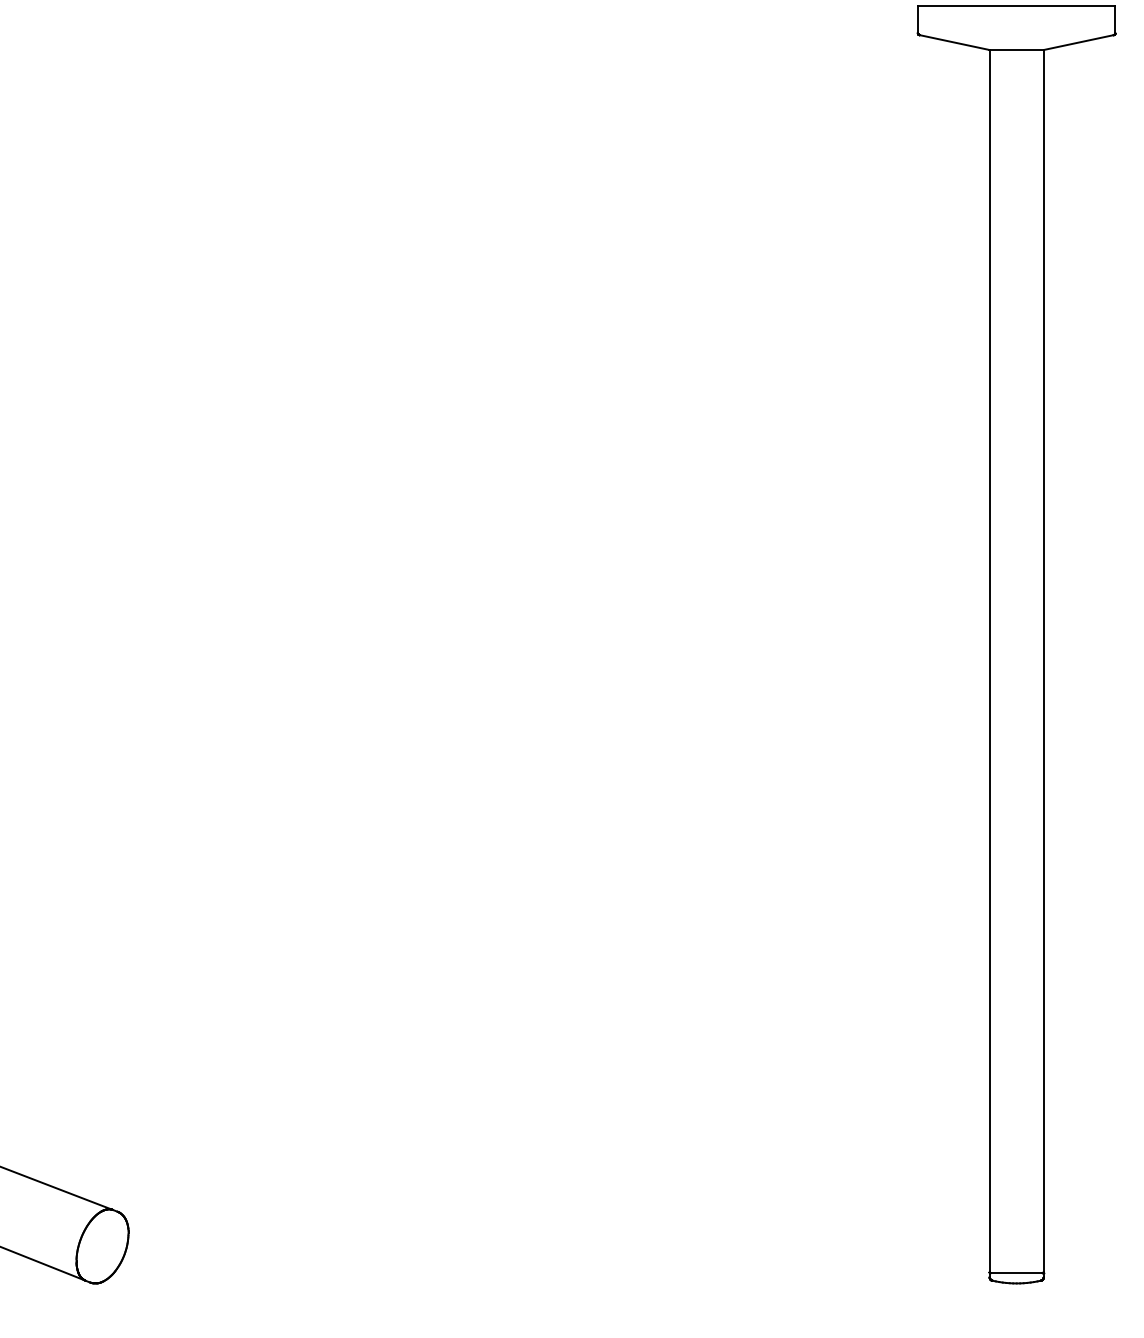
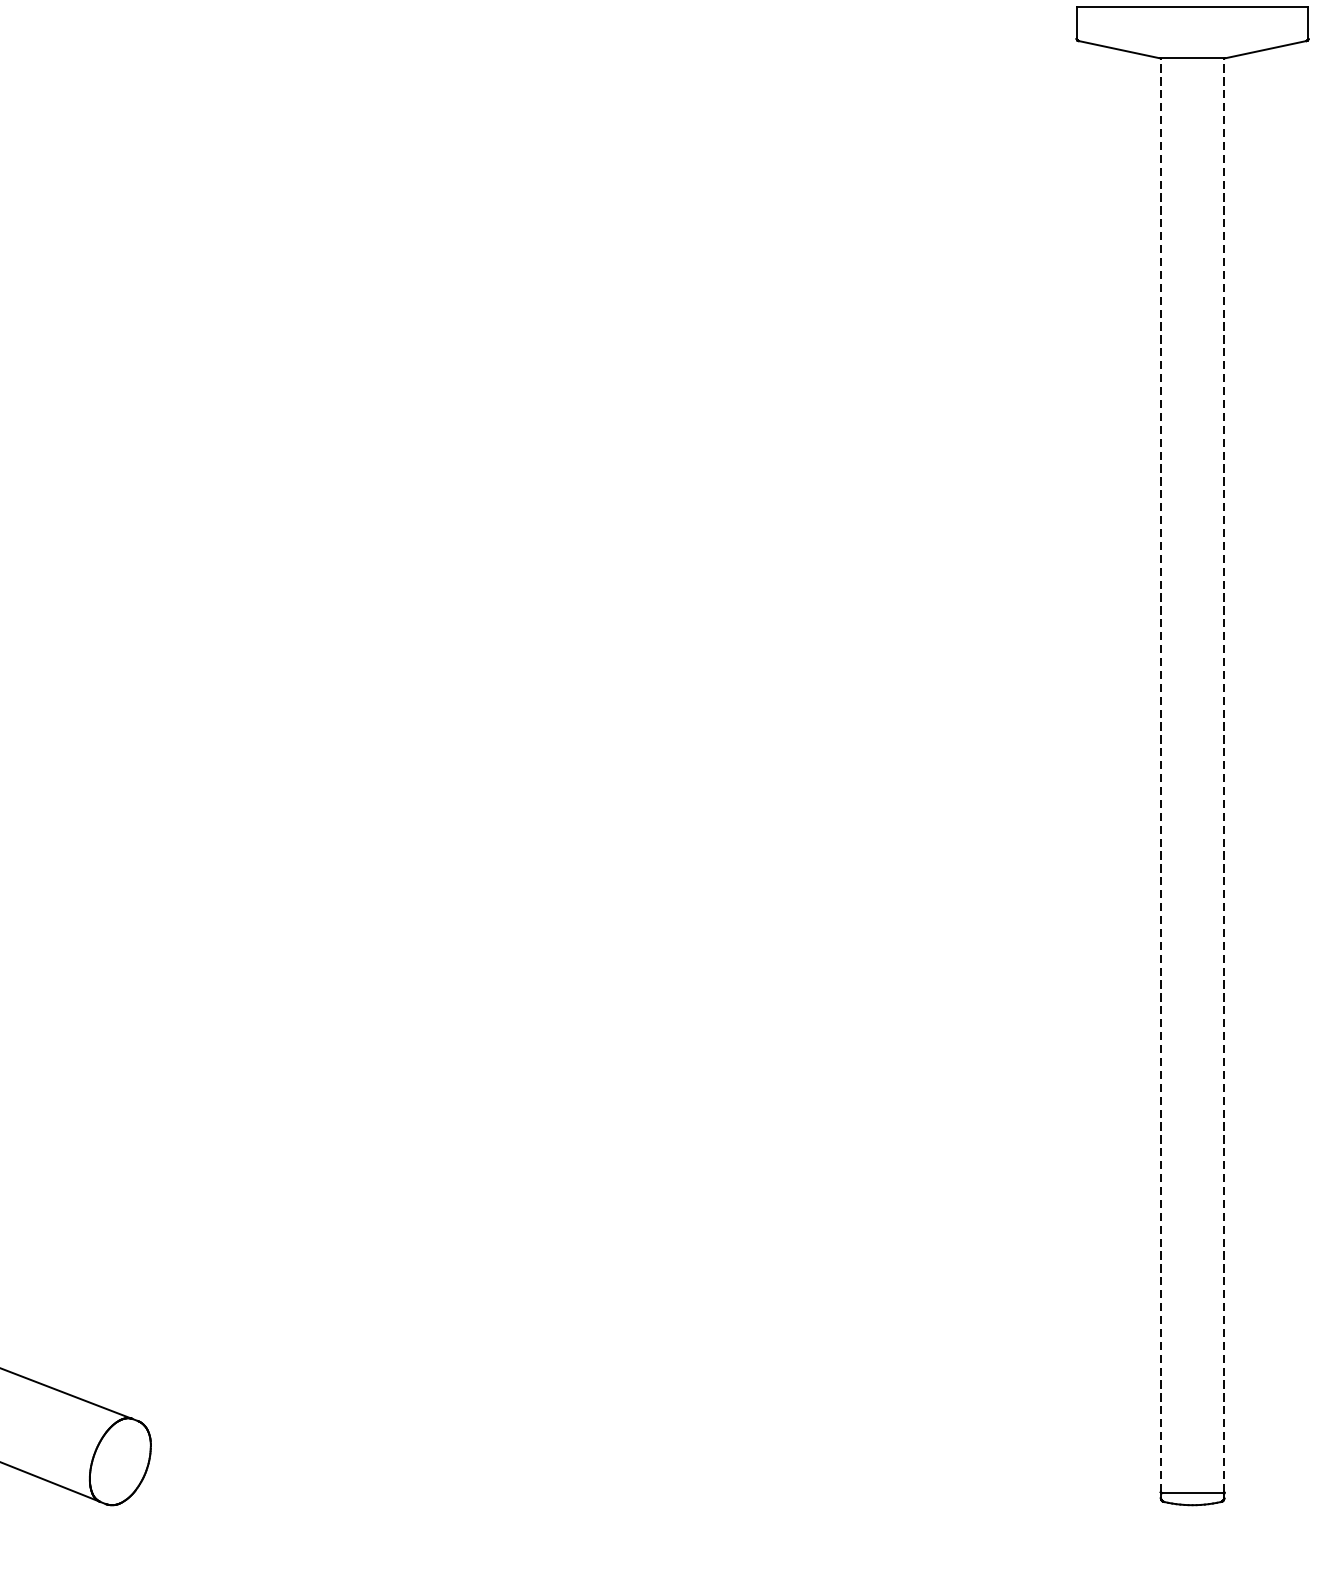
line: (989, 660) -> (1160, 774), solid -> dashed
line: (1043, 660) -> (1224, 774), solid -> dashed

